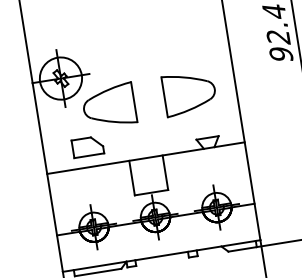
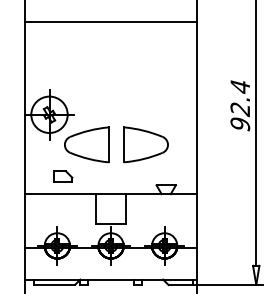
part: (188, 92) -> (145, 144), moved
part: (88, 146) -> (63, 176), size x0.7

